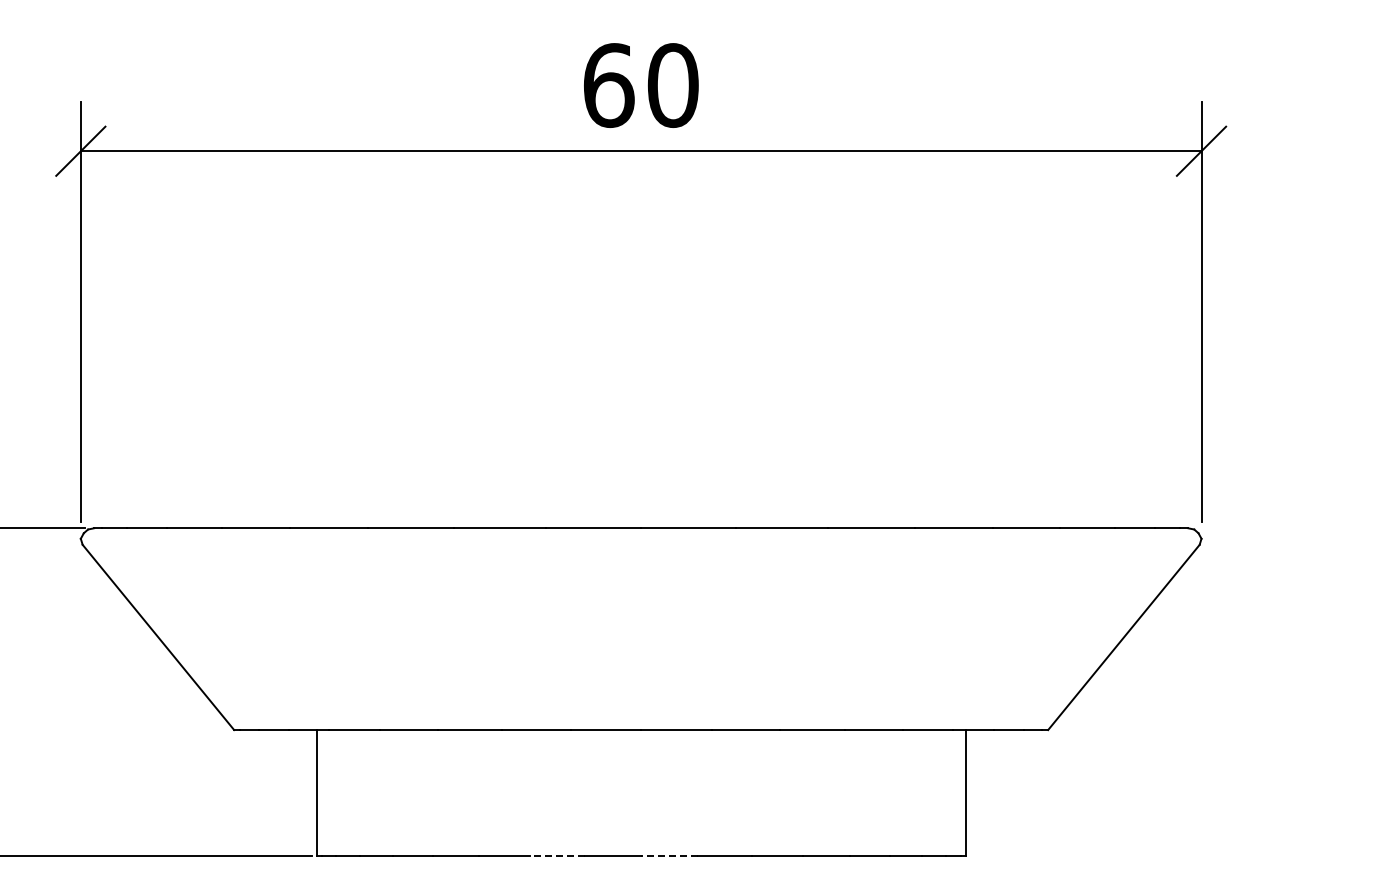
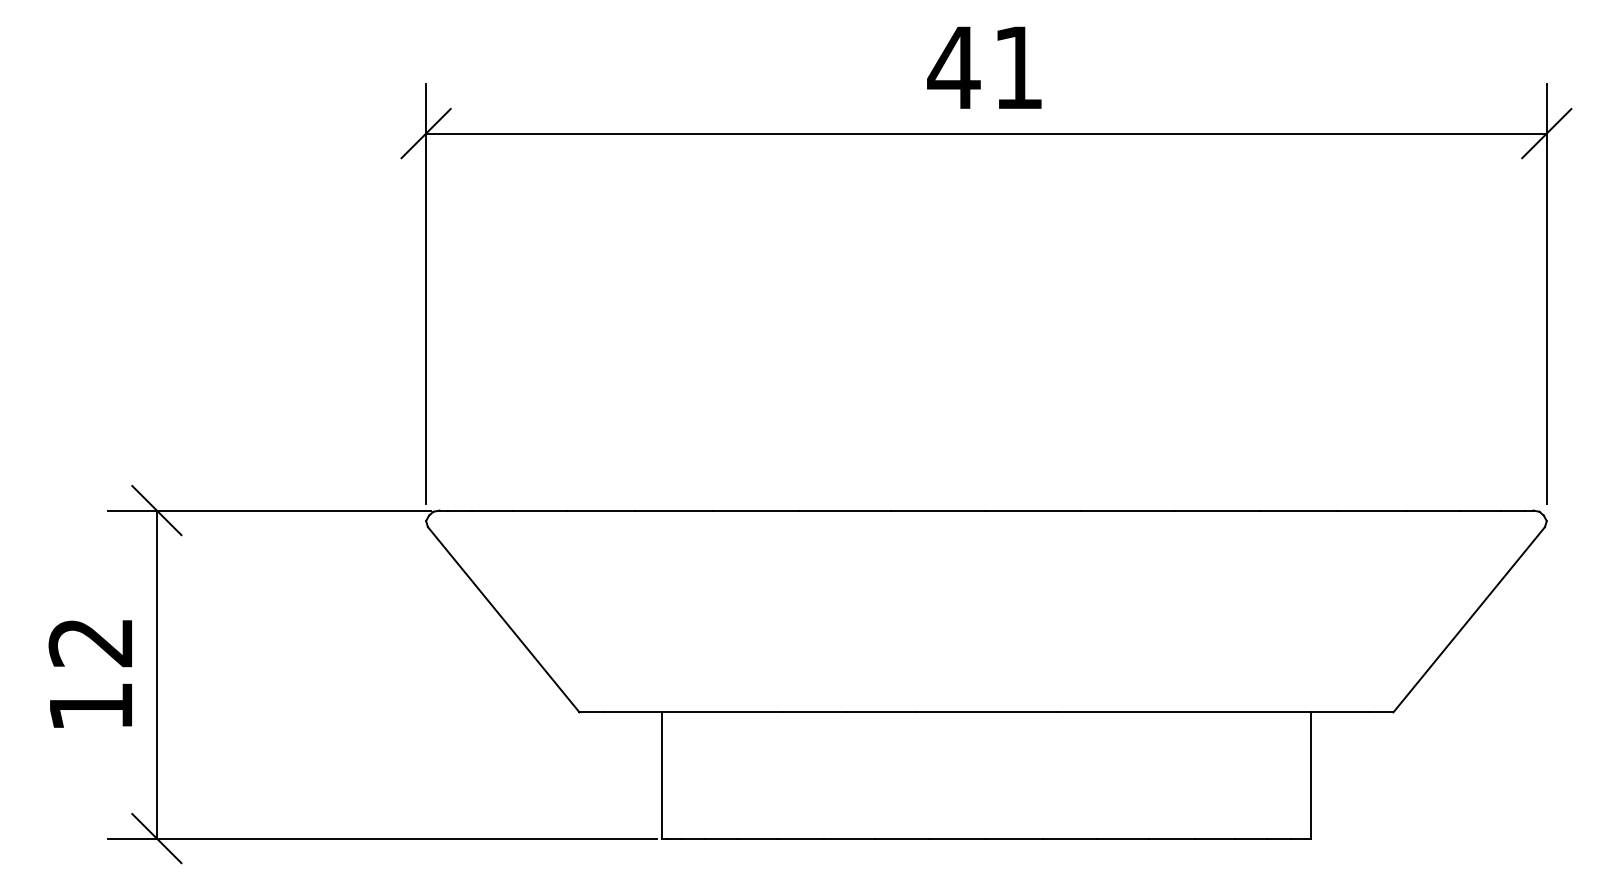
text: (640, 85) -> (985, 67), 60 -> 41
line: (557, 856) -> (902, 838), dashed -> solid
line: (669, 856) -> (1014, 838), dashed -> solid

